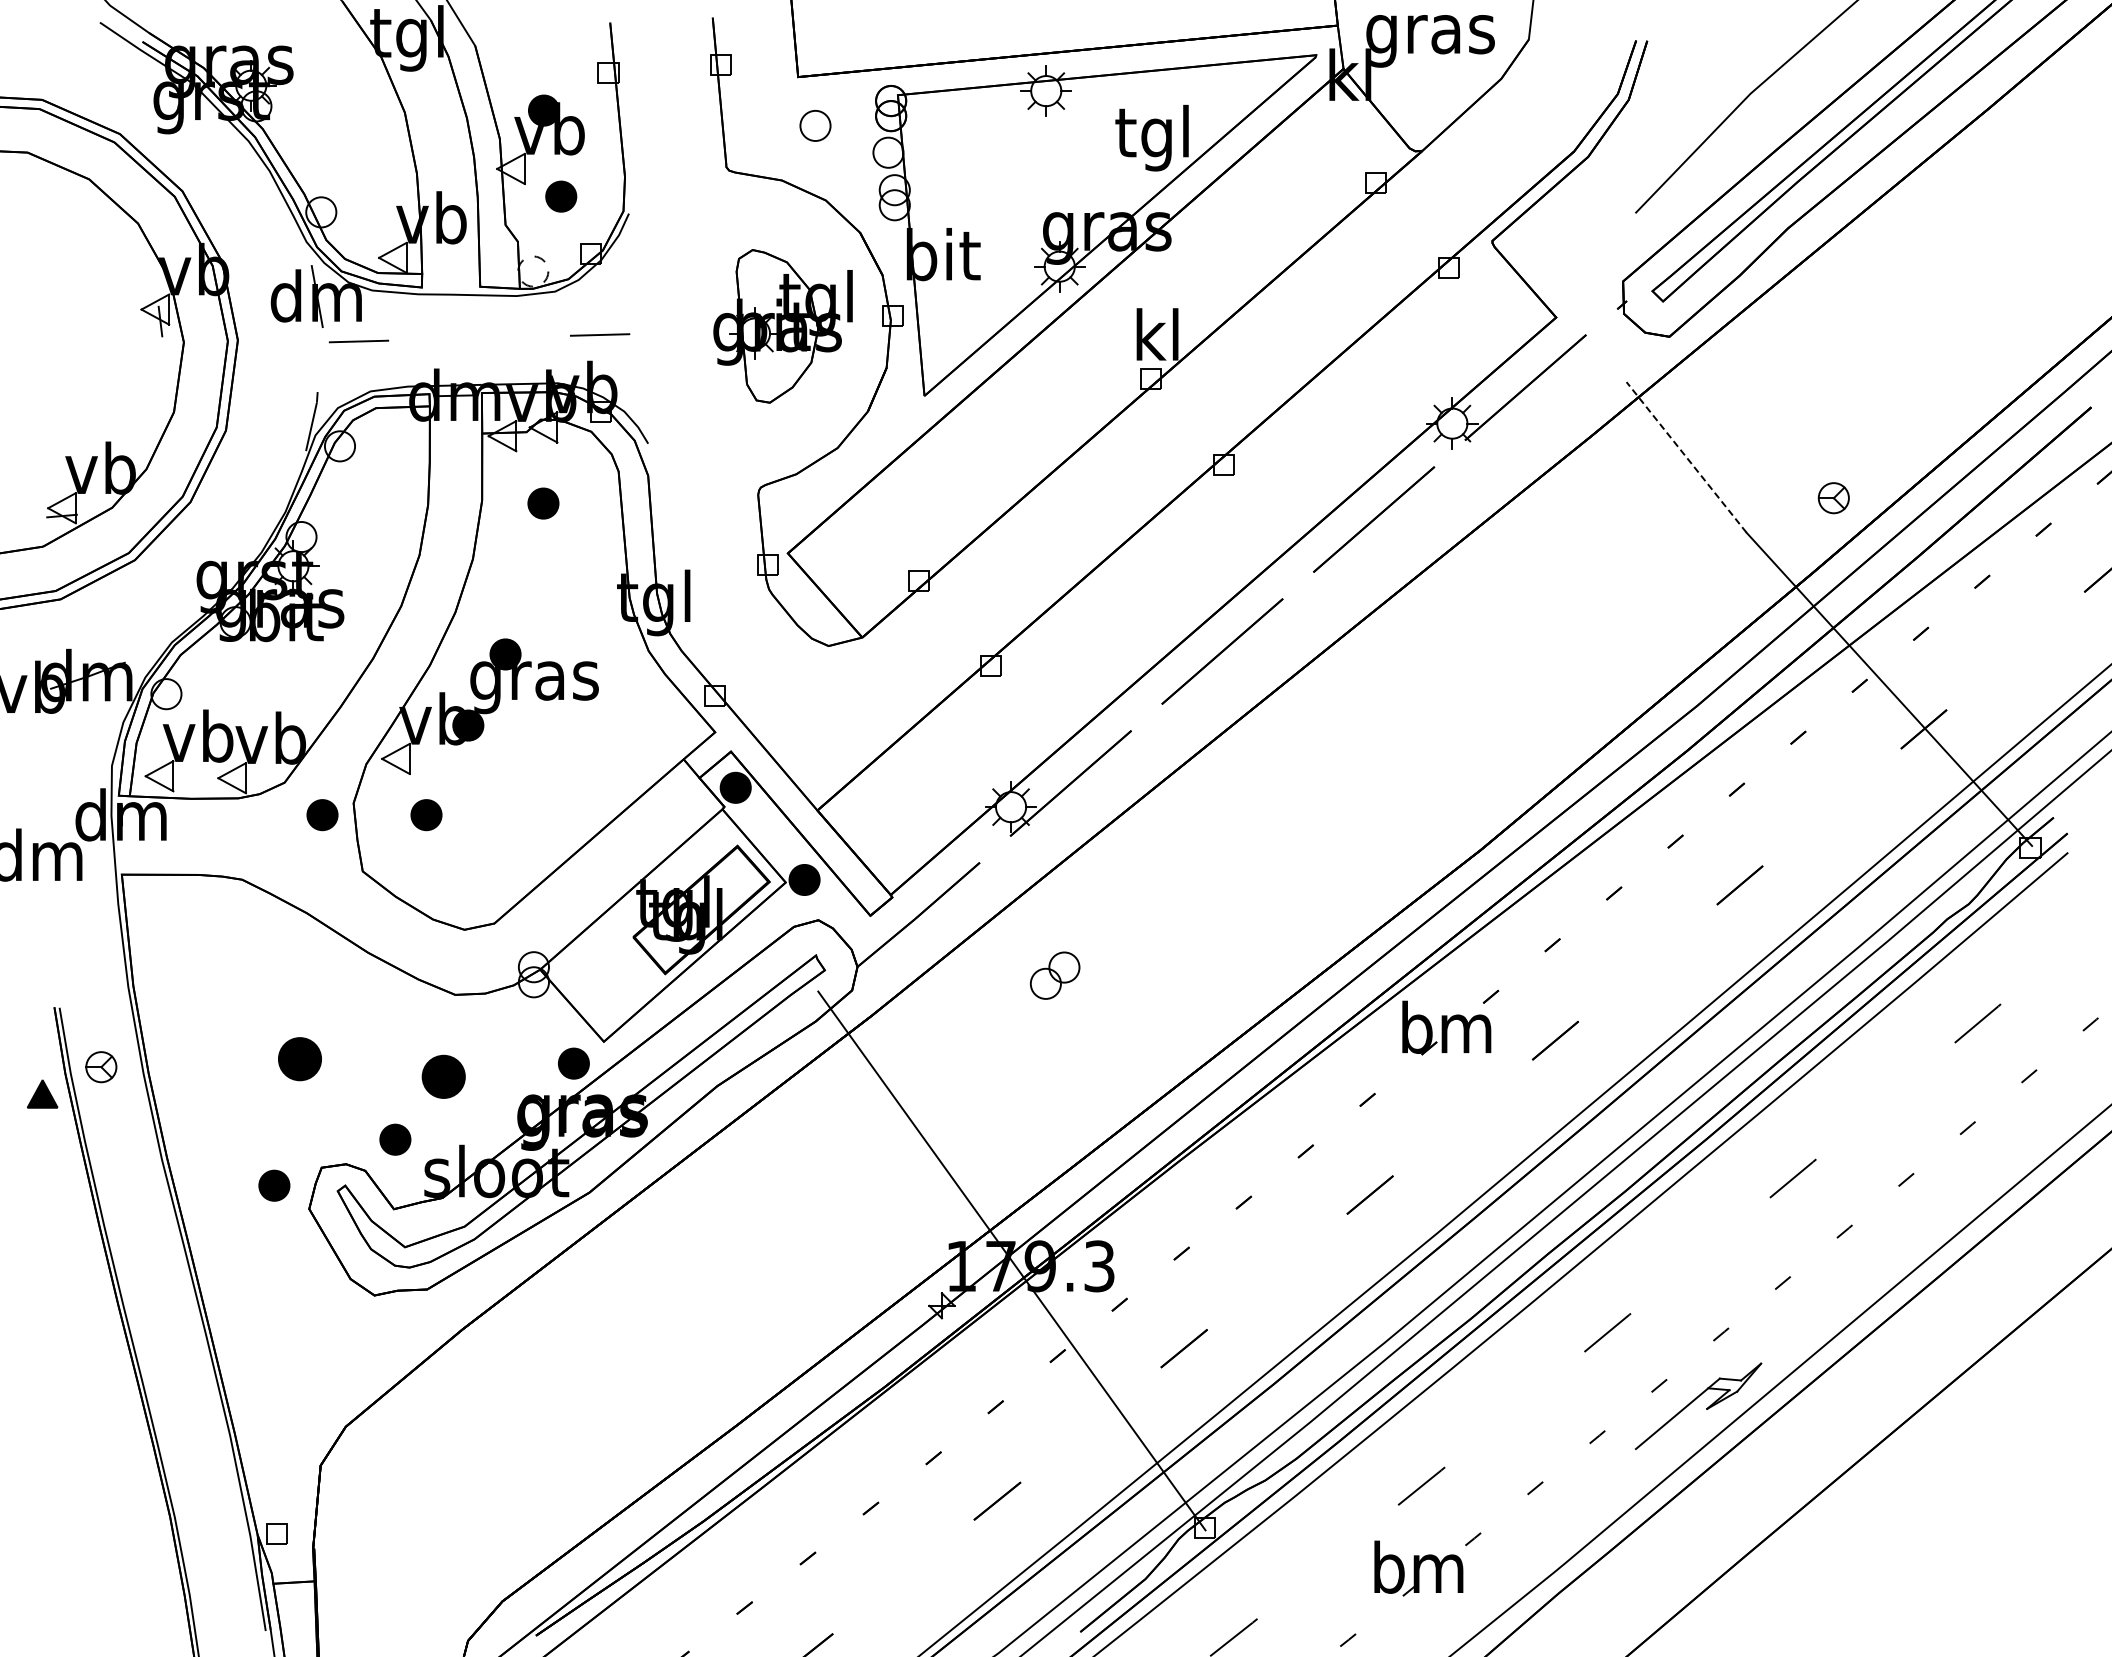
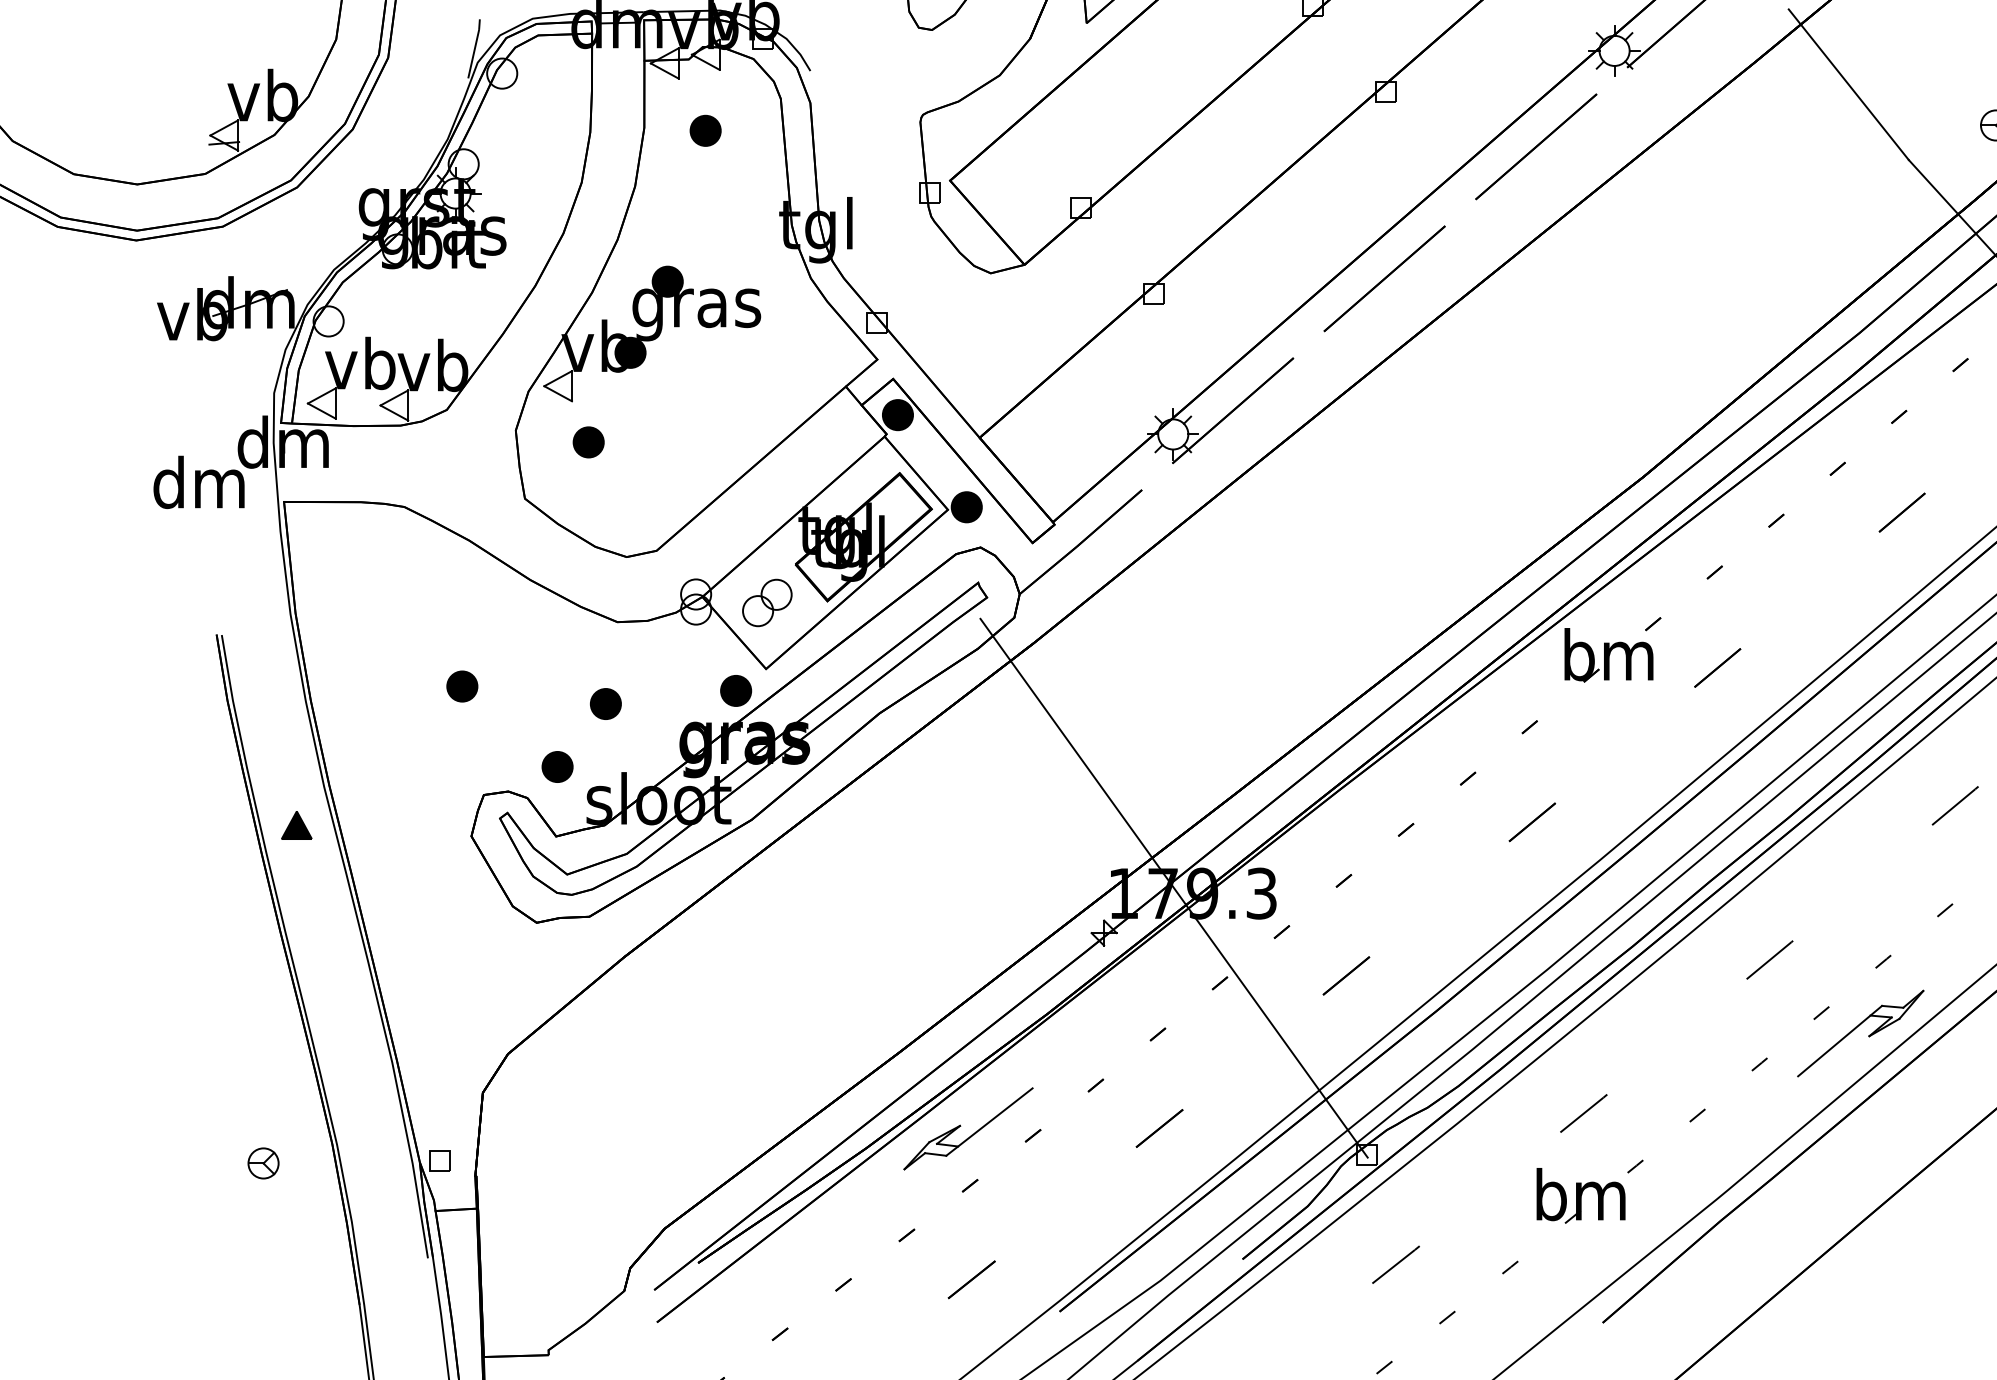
line: (1686, 457) -> (1848, 84), dashed -> solid
part: (322, 815) -> (484, 442), removed
part: (1054, 975) -> (766, 602), moved
part: (300, 1059) -> (462, 686), size x0.71
part: (101, 1067) -> (263, 1163), moved
part: (443, 1076) -> (605, 703), size x0.71
part: (42, 1093) -> (296, 824), moved
part: (274, 1185) -> (436, 812), removed
part: (811, 1505) -> (973, 1132), added

